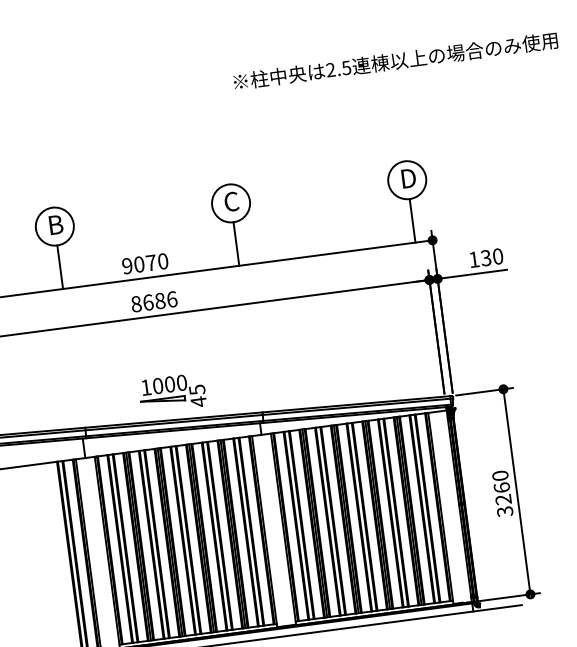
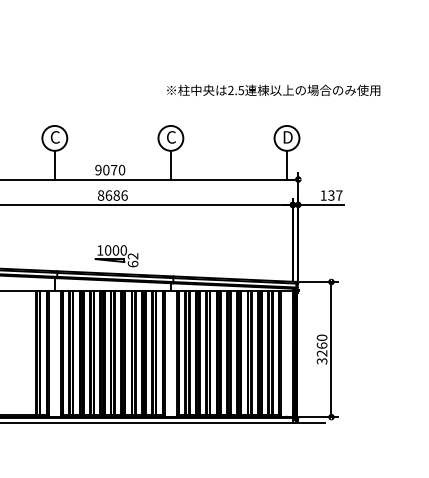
text: (395, 61) -> (273, 90), moved
text: (55, 225) -> (55, 137), B -> C
text: (498, 256) -> (339, 195), 130 -> 137
text: (197, 396) -> (132, 260), 45 -> 62

